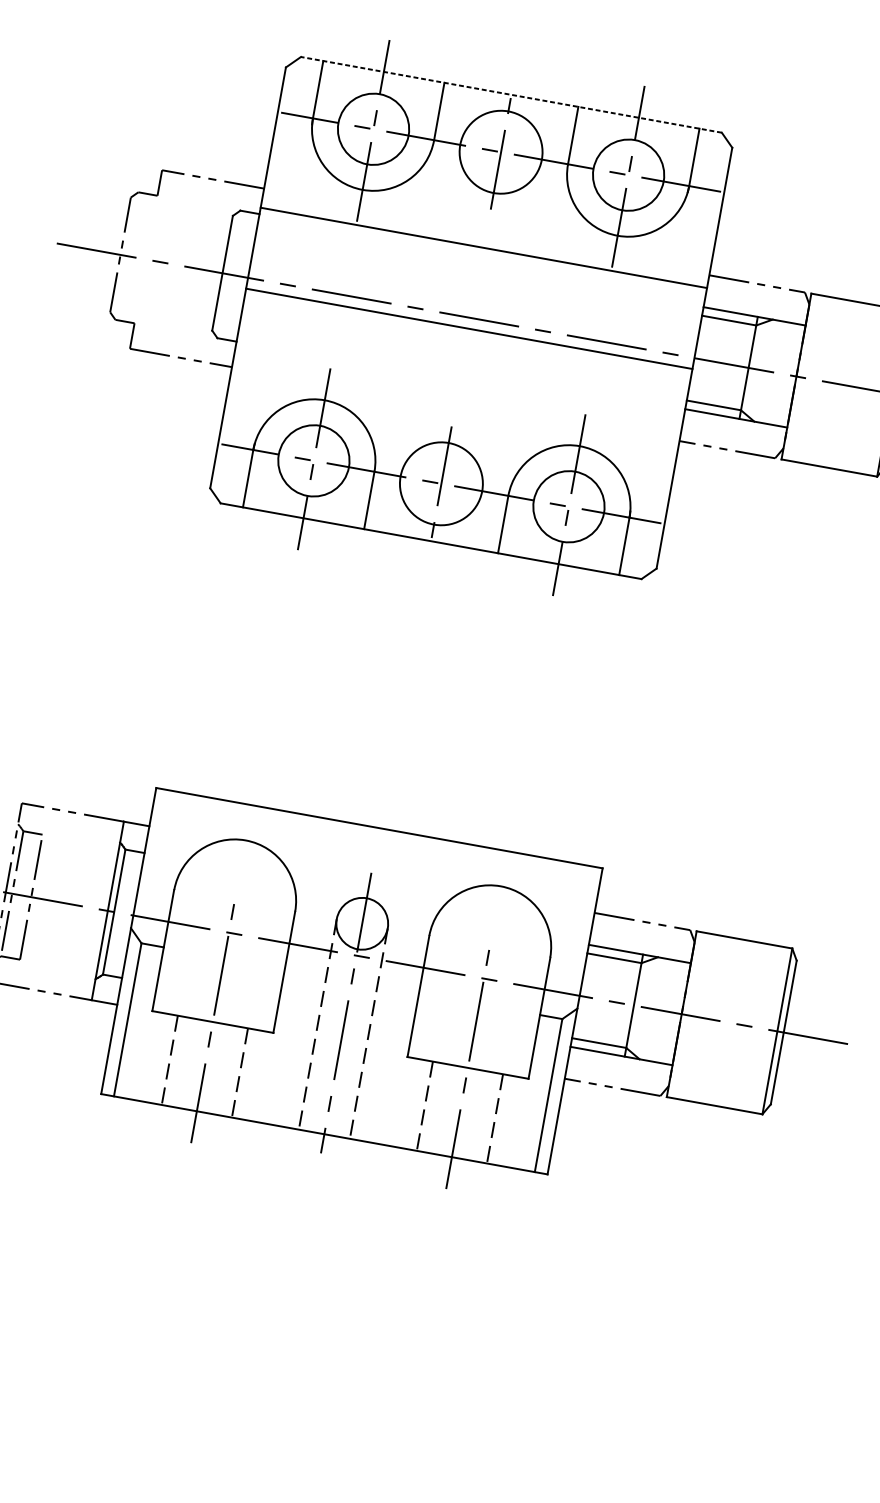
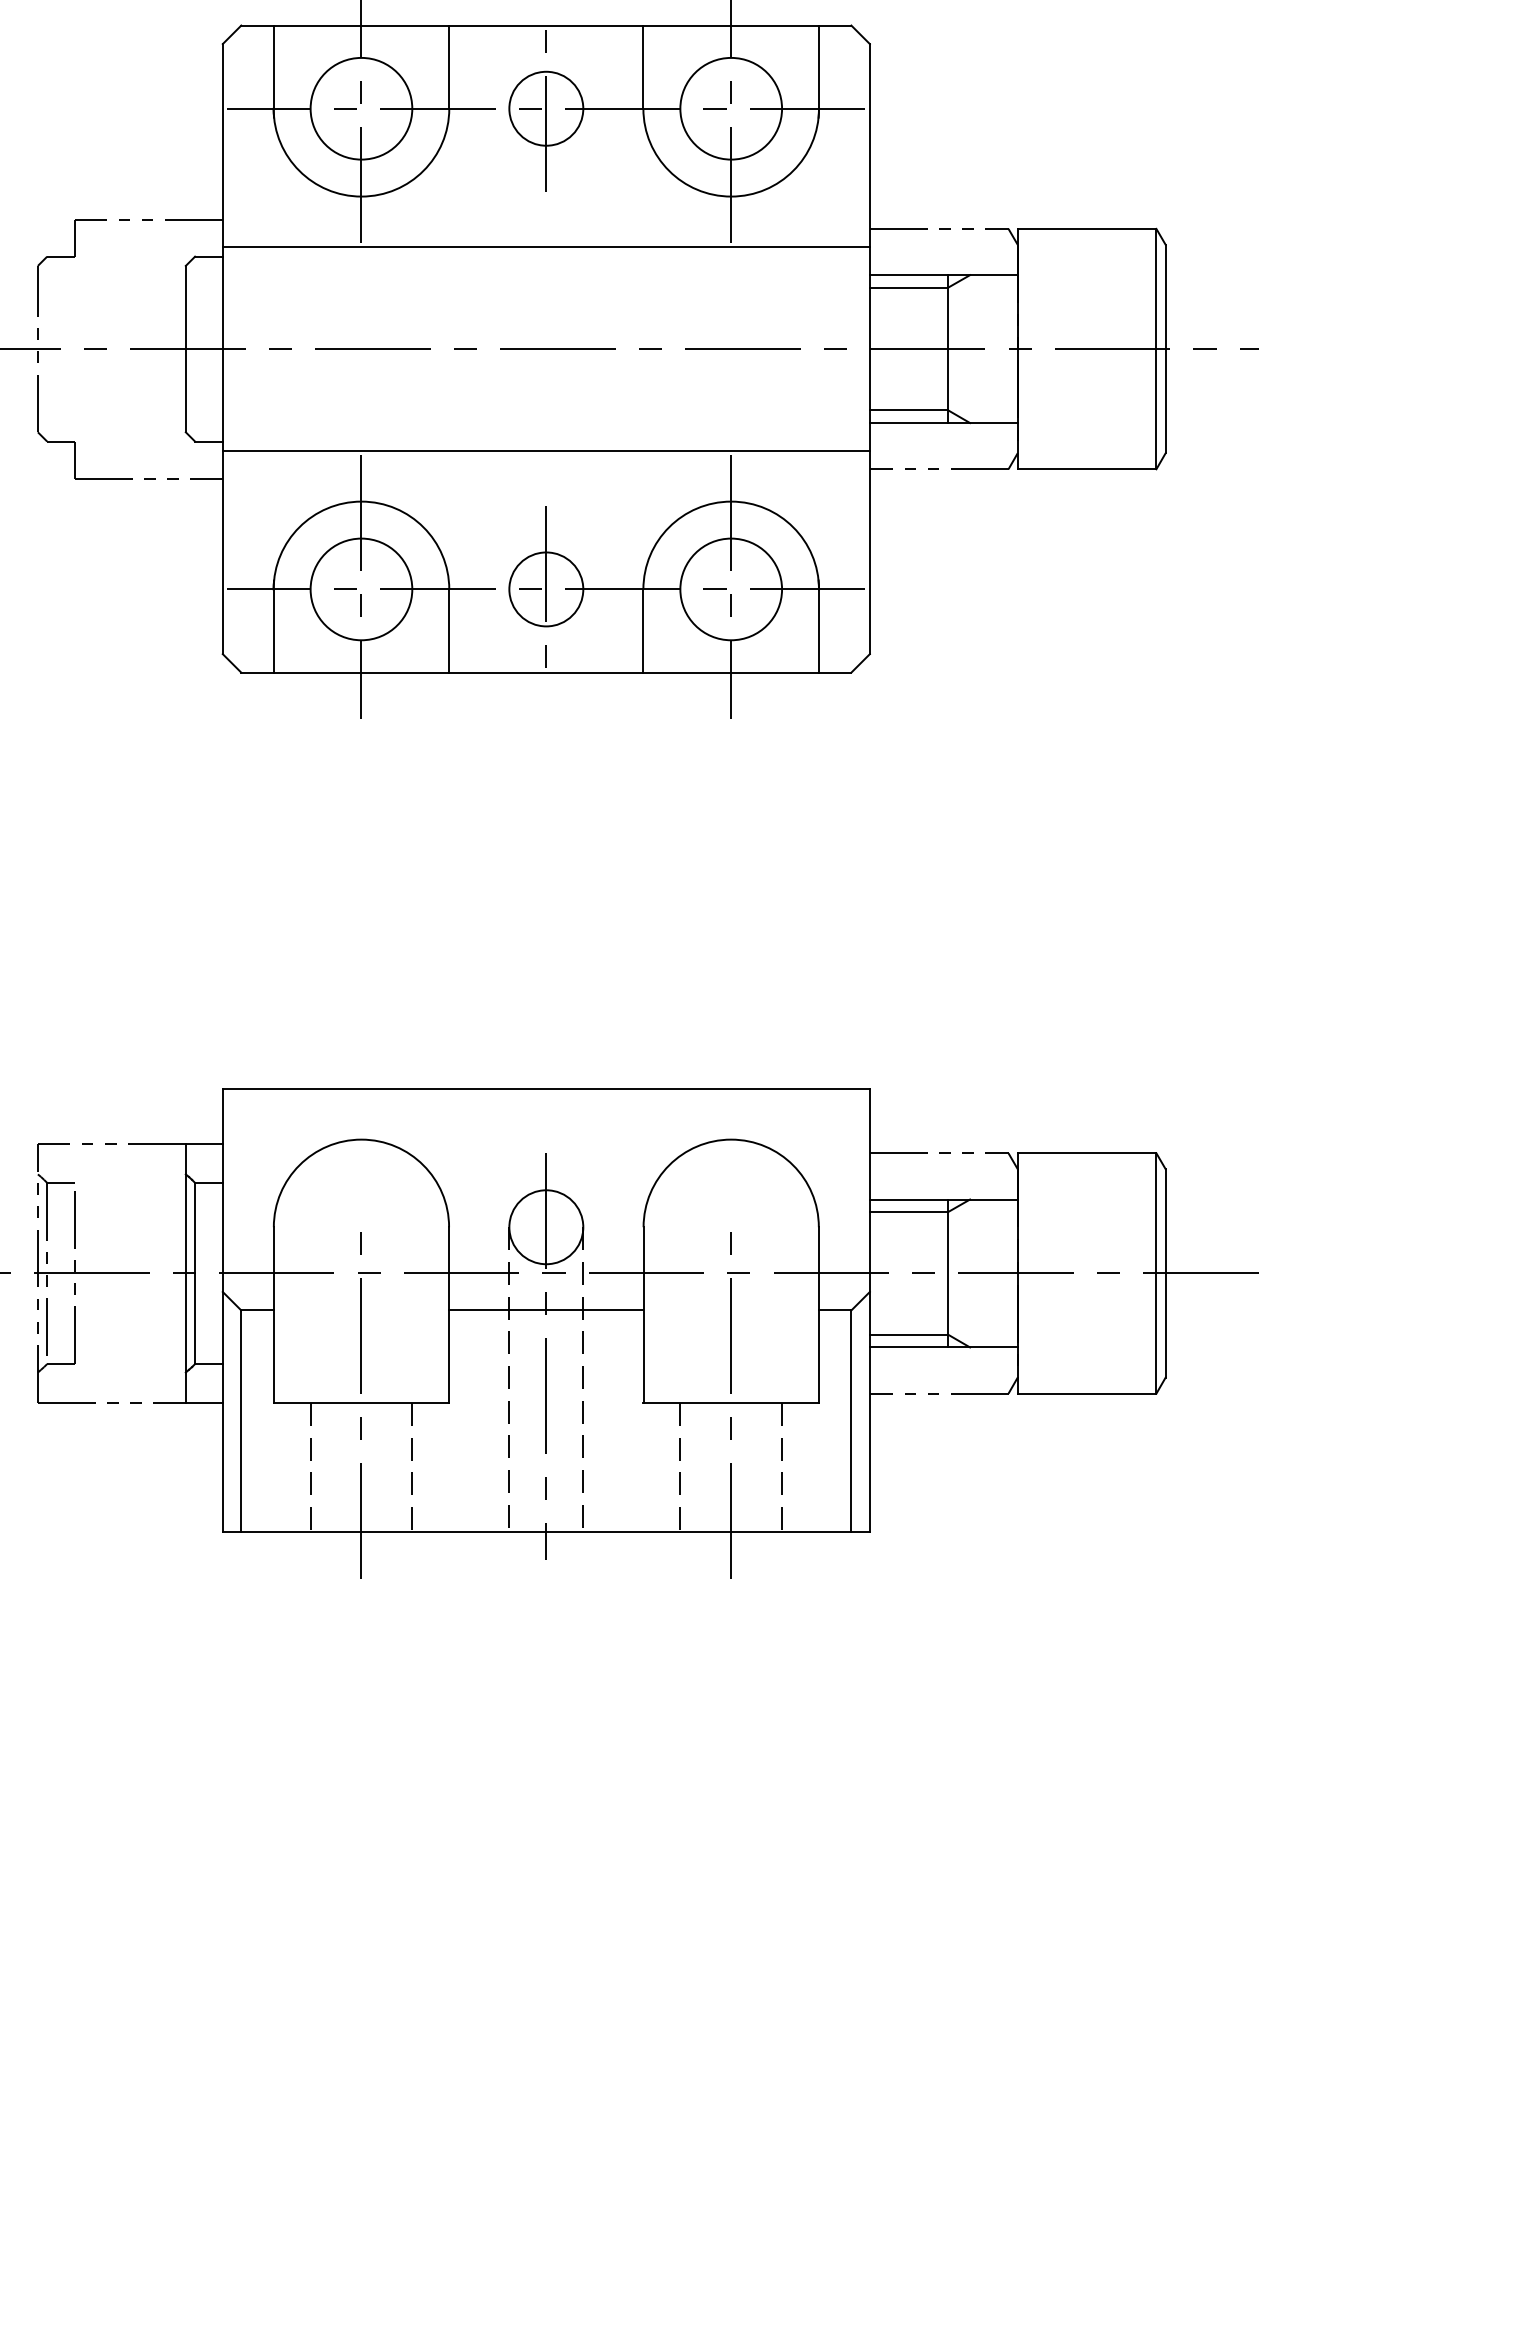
line: (510, 94) -> (545, 25), dashed -> solid
circle: (501, 152) -> (546, 108), size x0.62
line: (468, 328) -> (545, 450), moved
circle: (441, 483) -> (546, 589), size x0.62
line: (352, 981) -> (546, 1310), added

